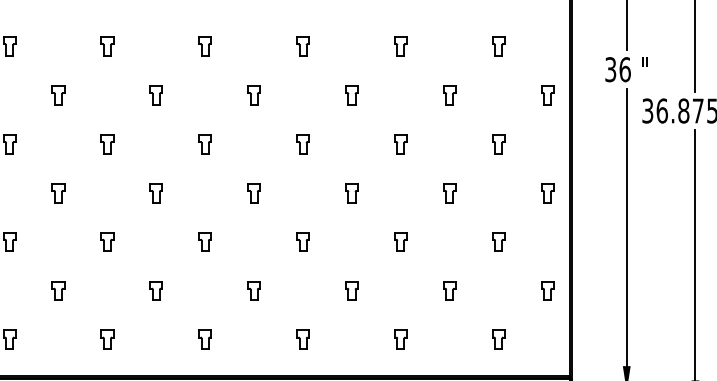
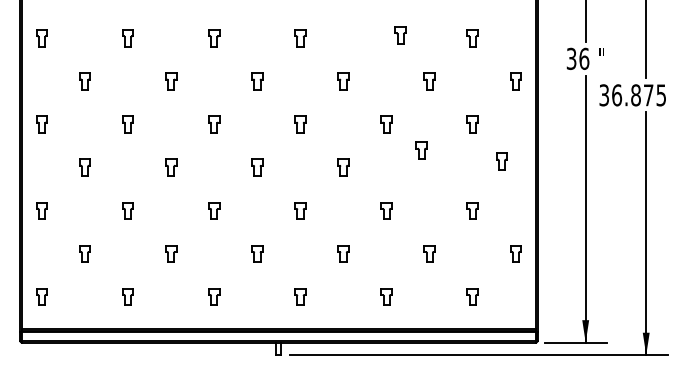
part: (400, 46) -> (400, 35), moved
part: (449, 192) -> (421, 150), moved
part: (547, 192) -> (501, 161), moved

